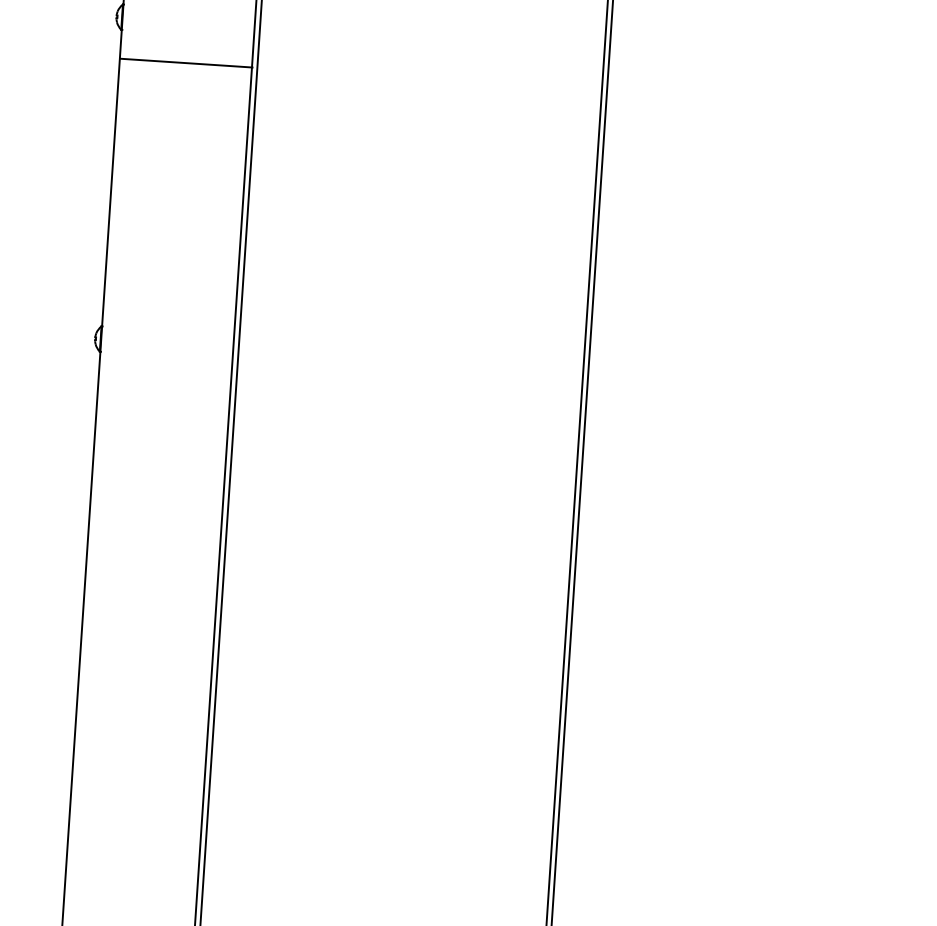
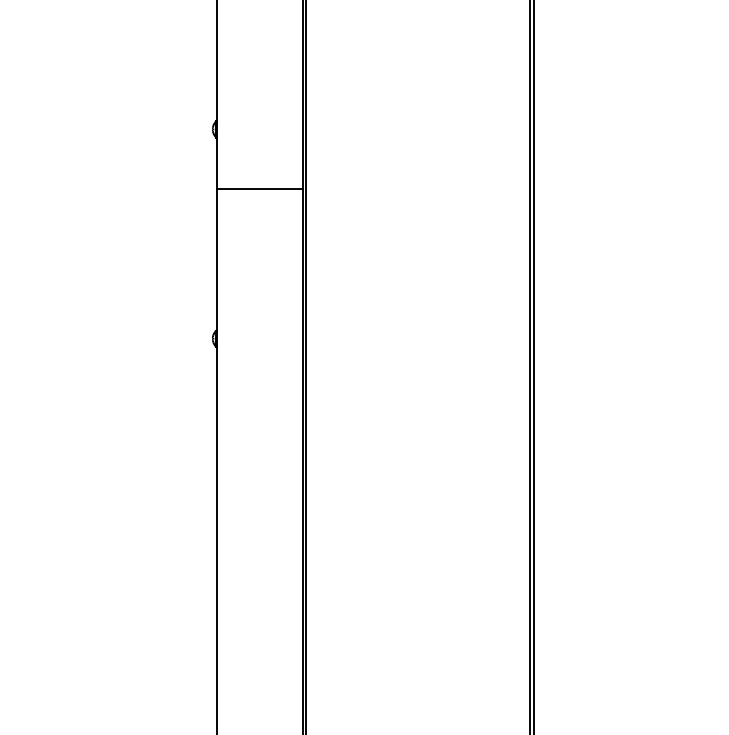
line: (187, 63) -> (260, 189), moved

